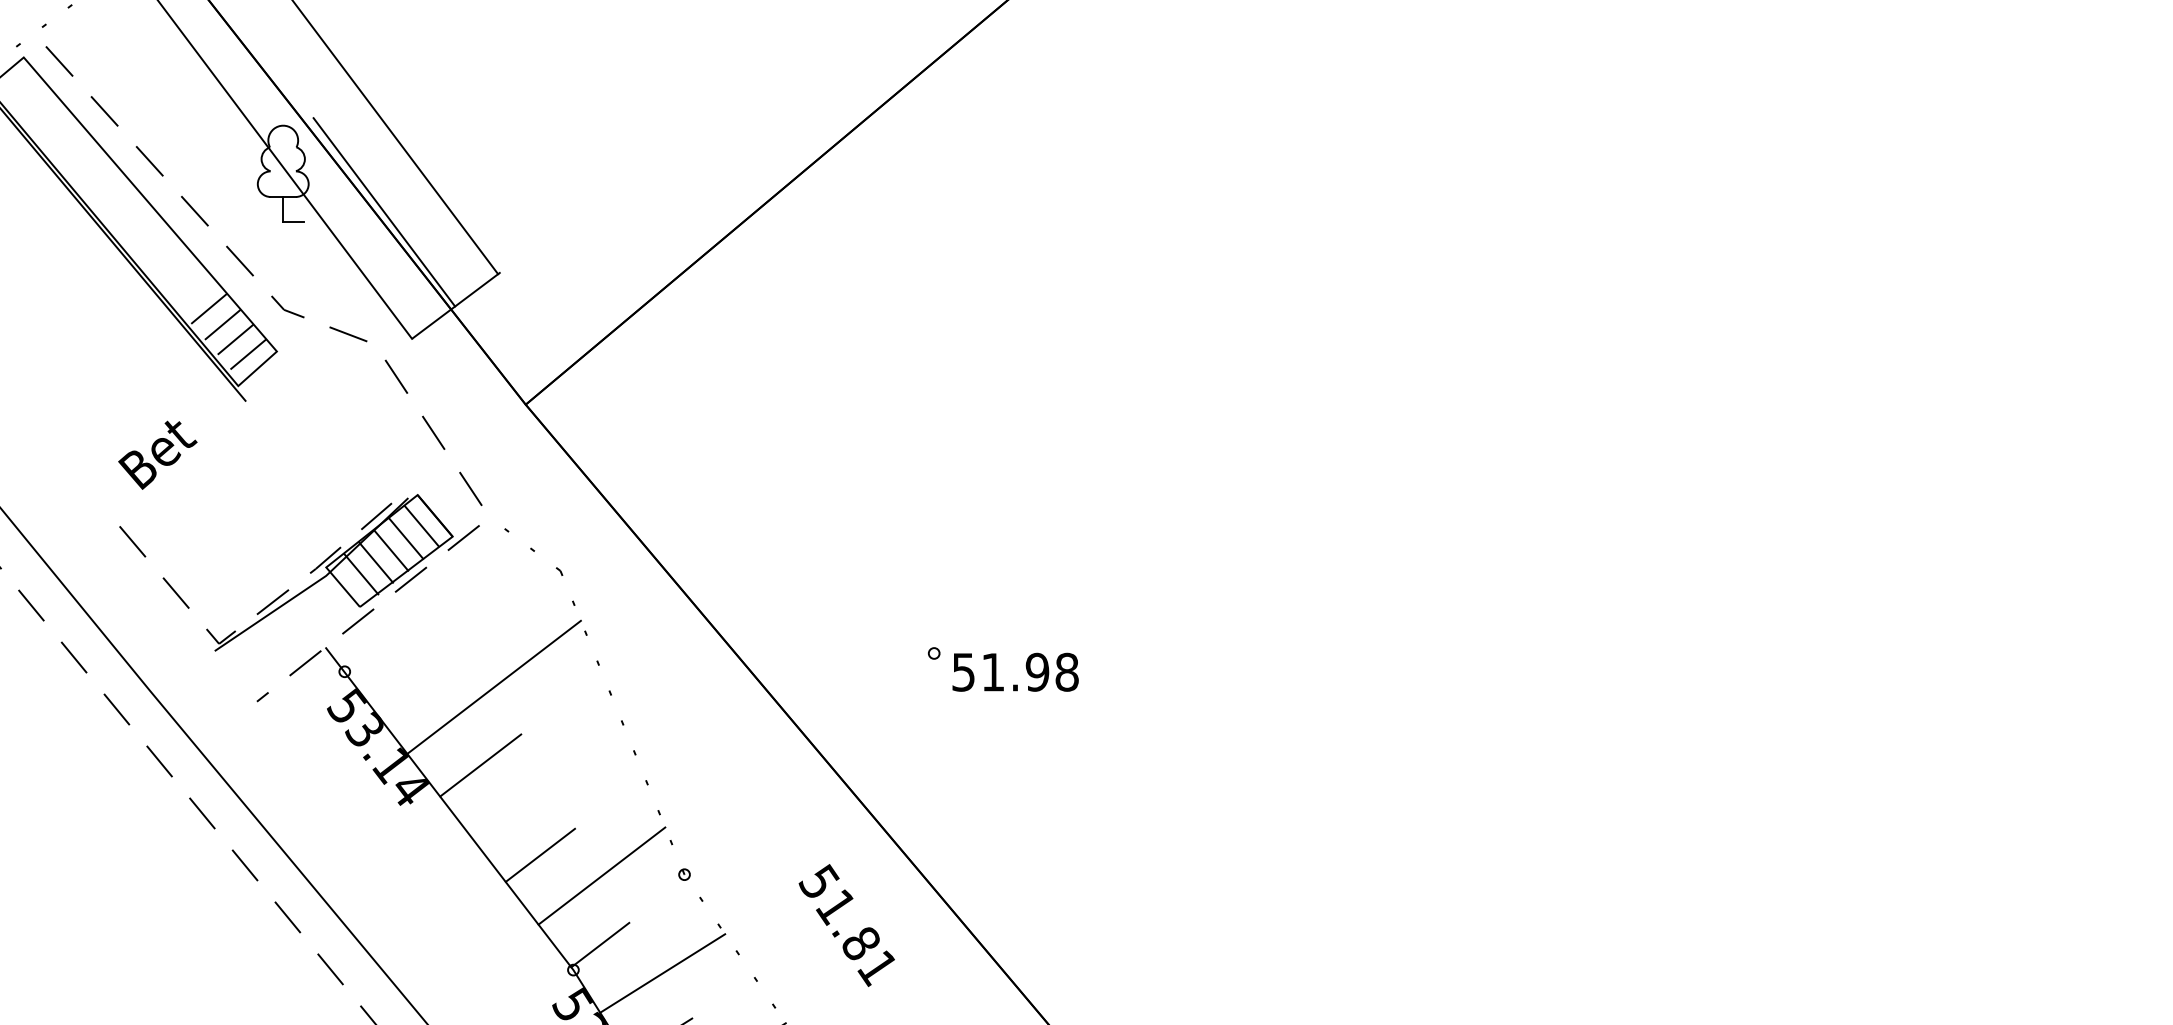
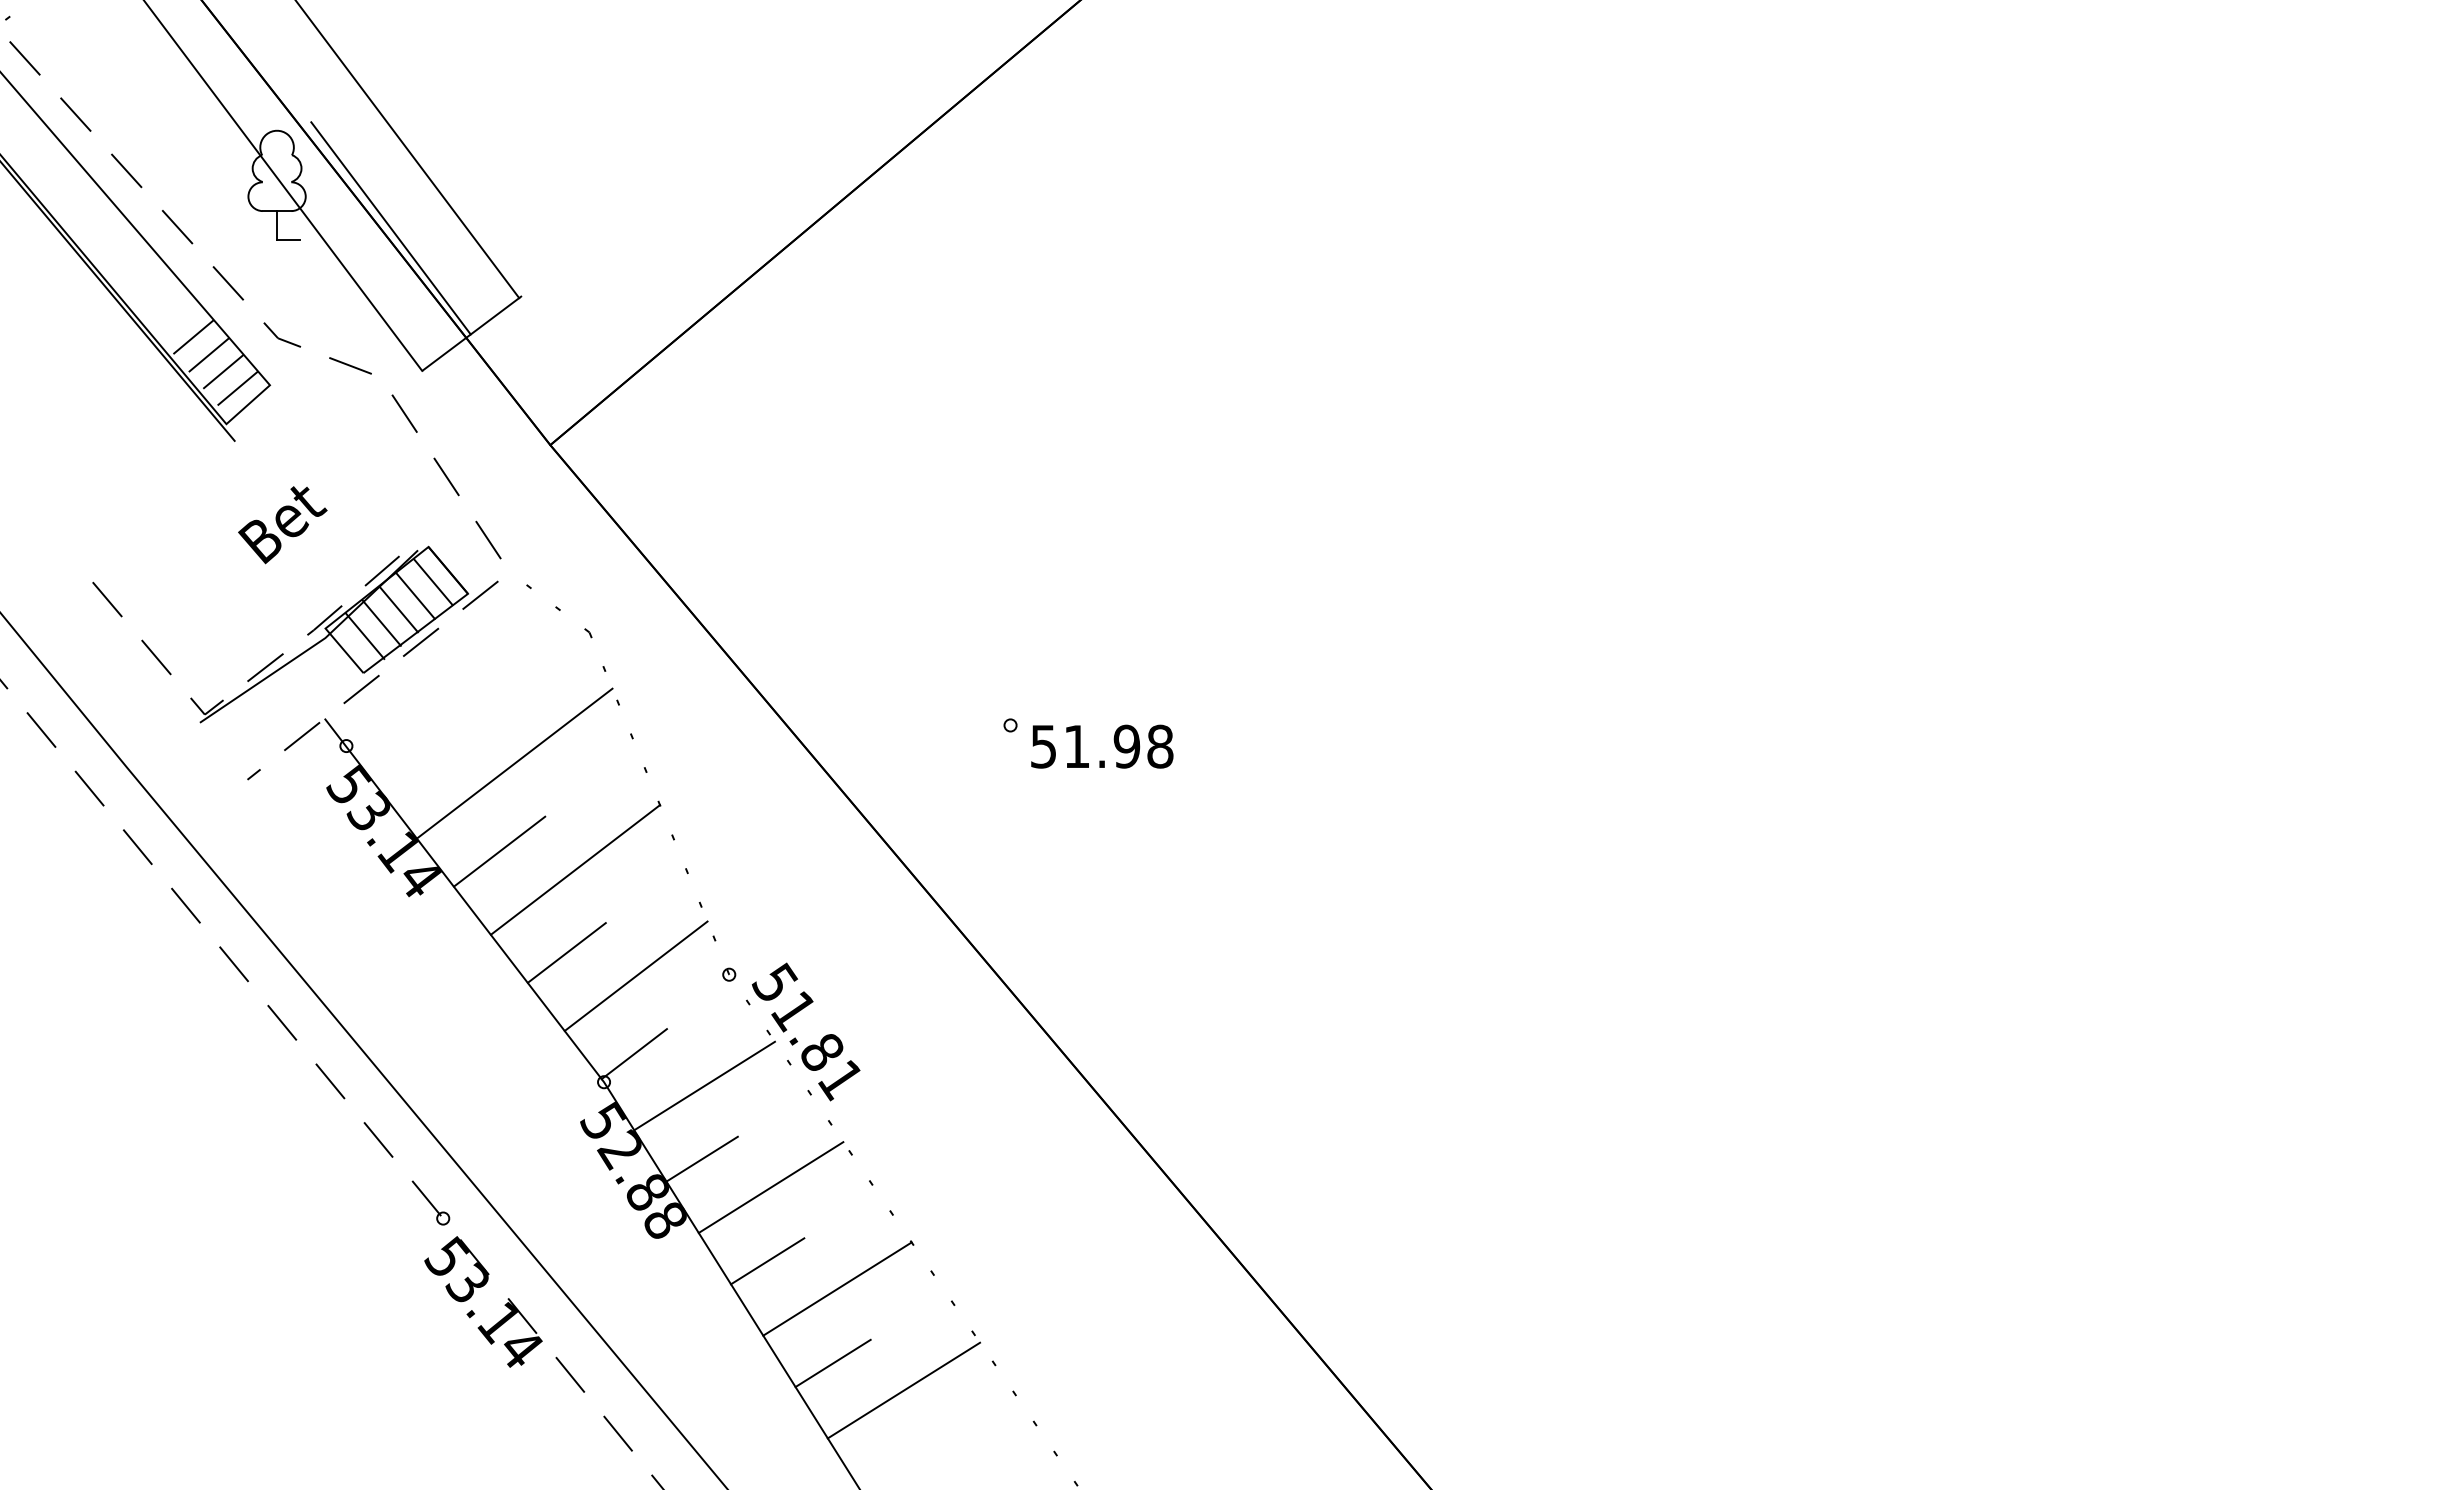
text: (157, 455) -> (282, 525), moved
line: (548, 781) -> (575, 869), added
text: (846, 925) -> (805, 1031), moved

